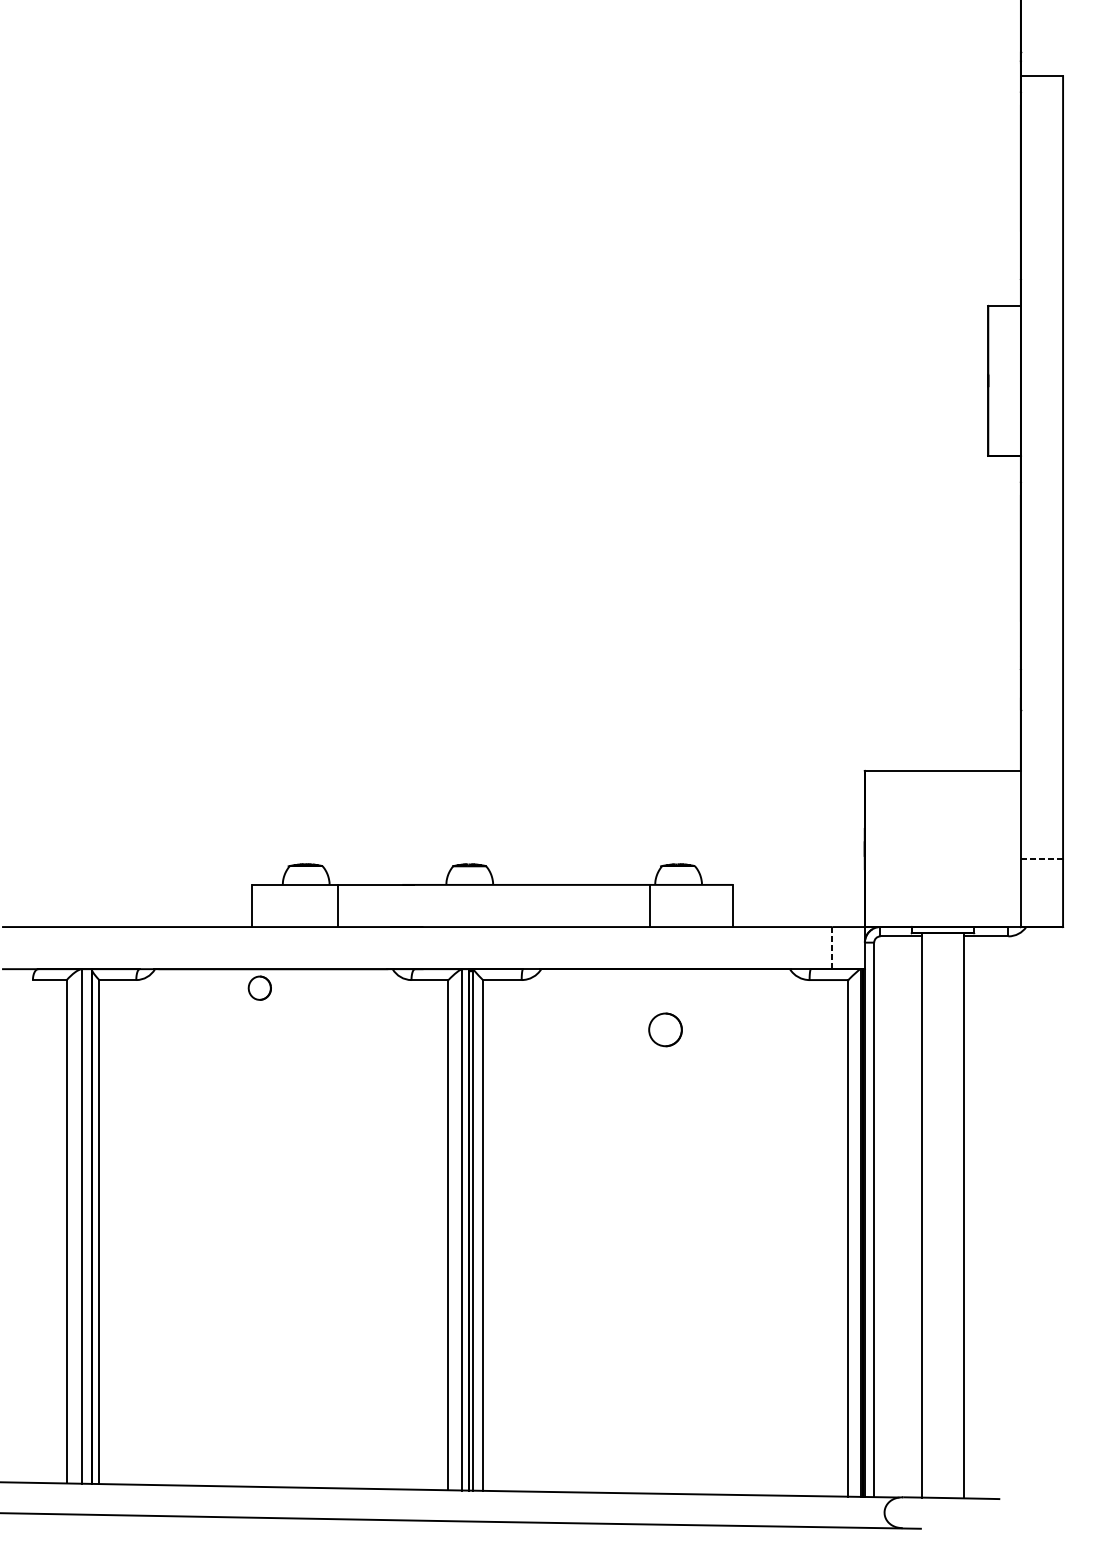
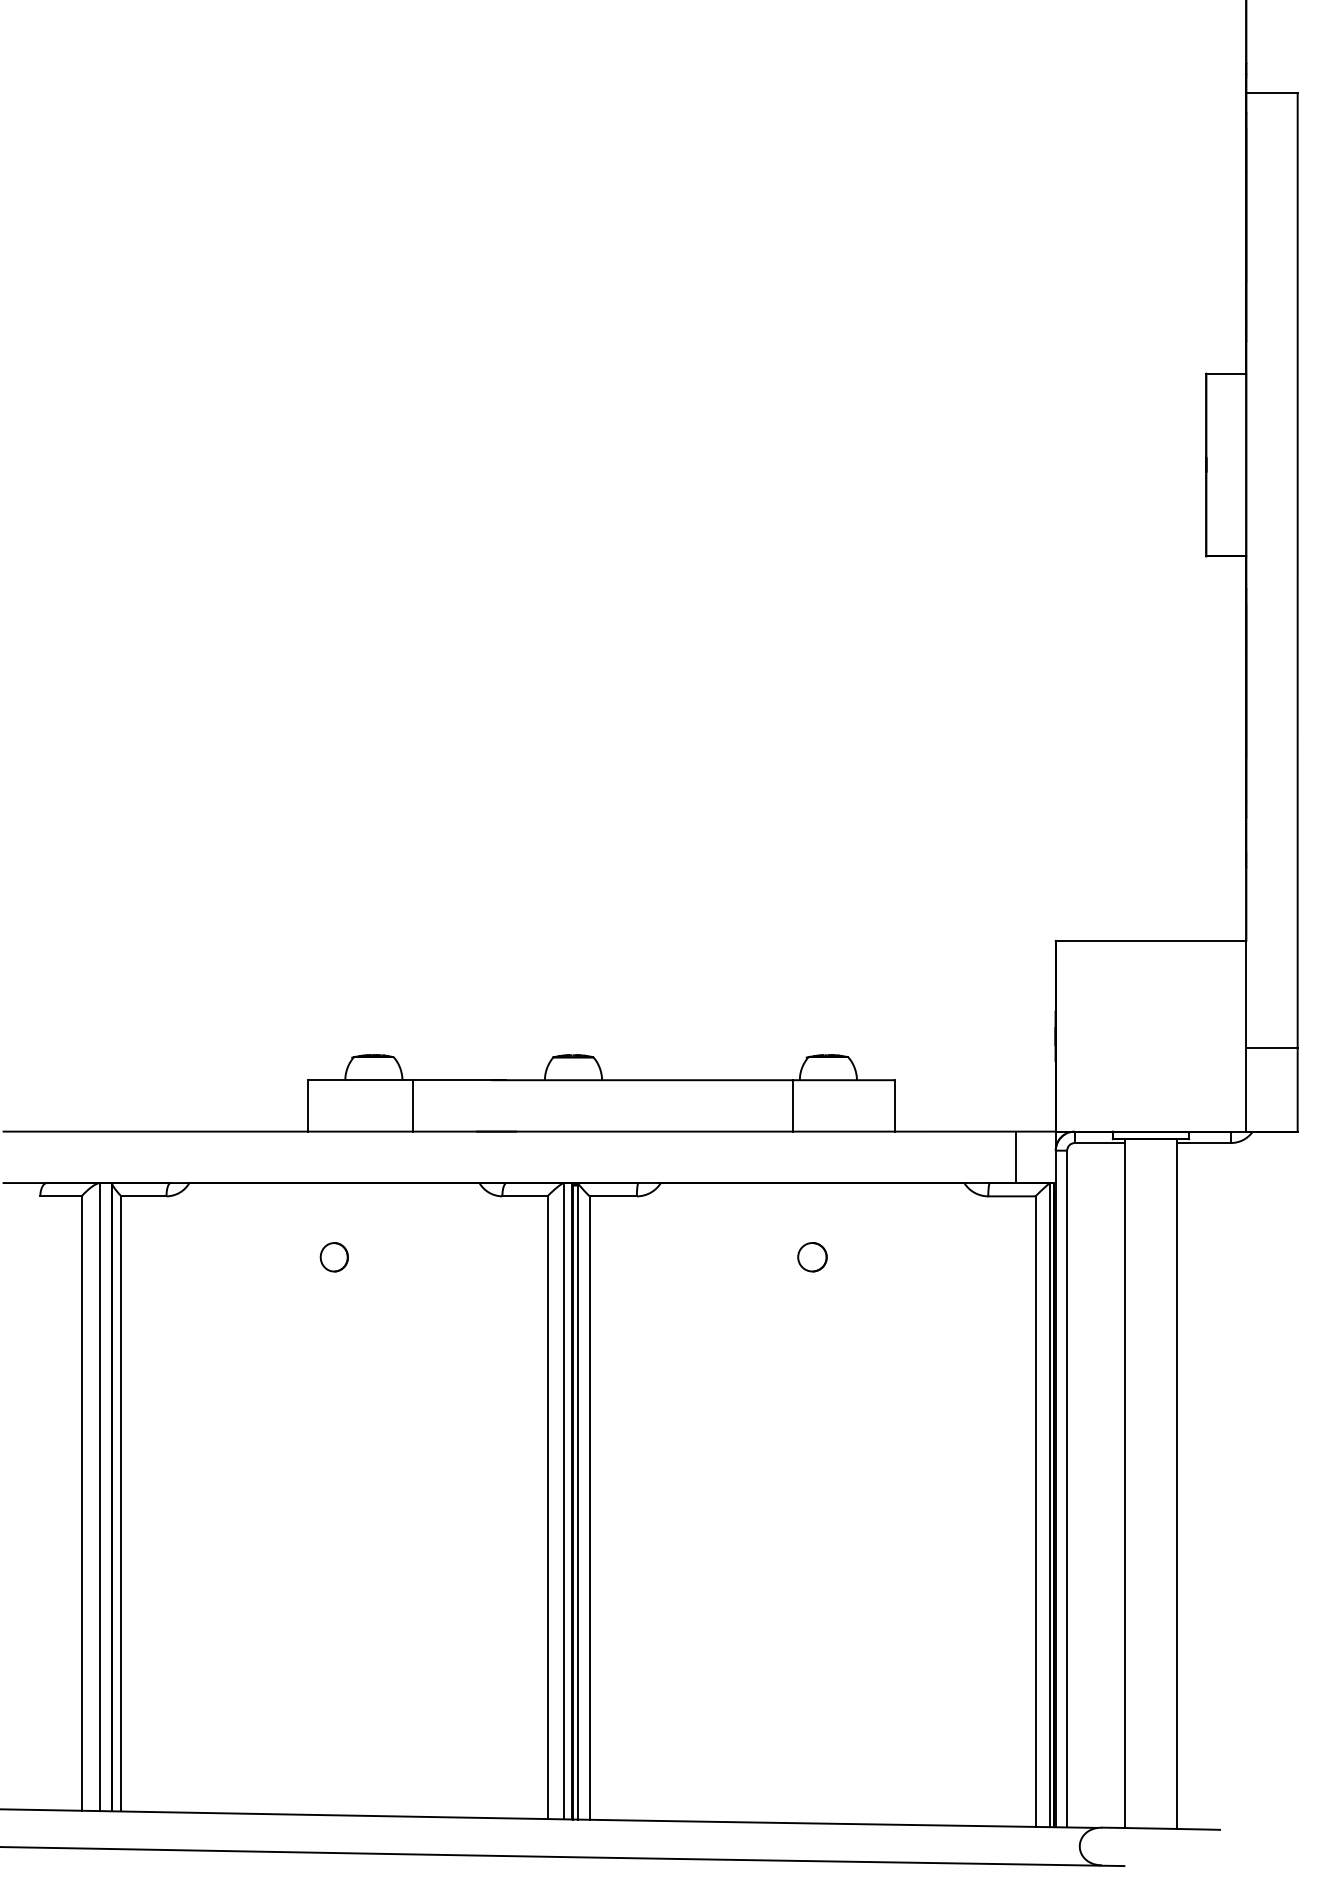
line: (1041, 858) -> (1271, 1048), dashed -> solid
line: (832, 948) -> (1016, 1157), dashed -> solid
part: (259, 988) -> (333, 1257), moved
circle: (665, 1030) -> (812, 1257), size x0.71

